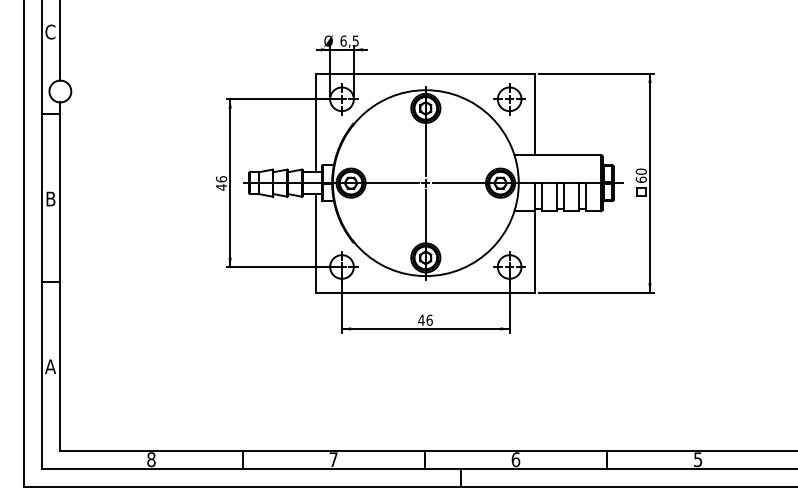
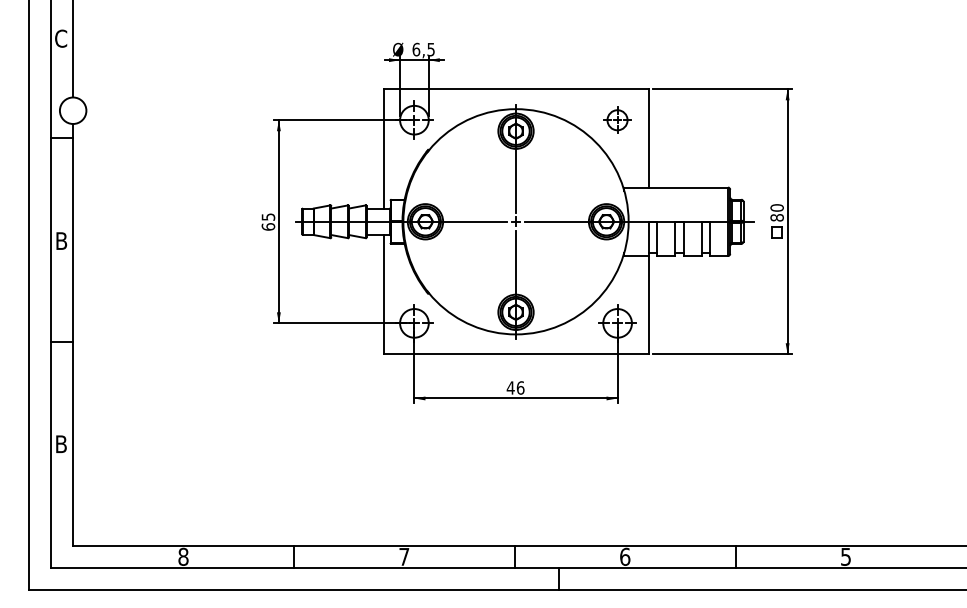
part: (509, 99) -> (617, 120), size x0.7
text: (640, 179) -> (776, 217), 60 -> 80
text: (221, 183) -> (268, 222), 46 -> 65
text: (50, 366) -> (61, 443), A -> B

